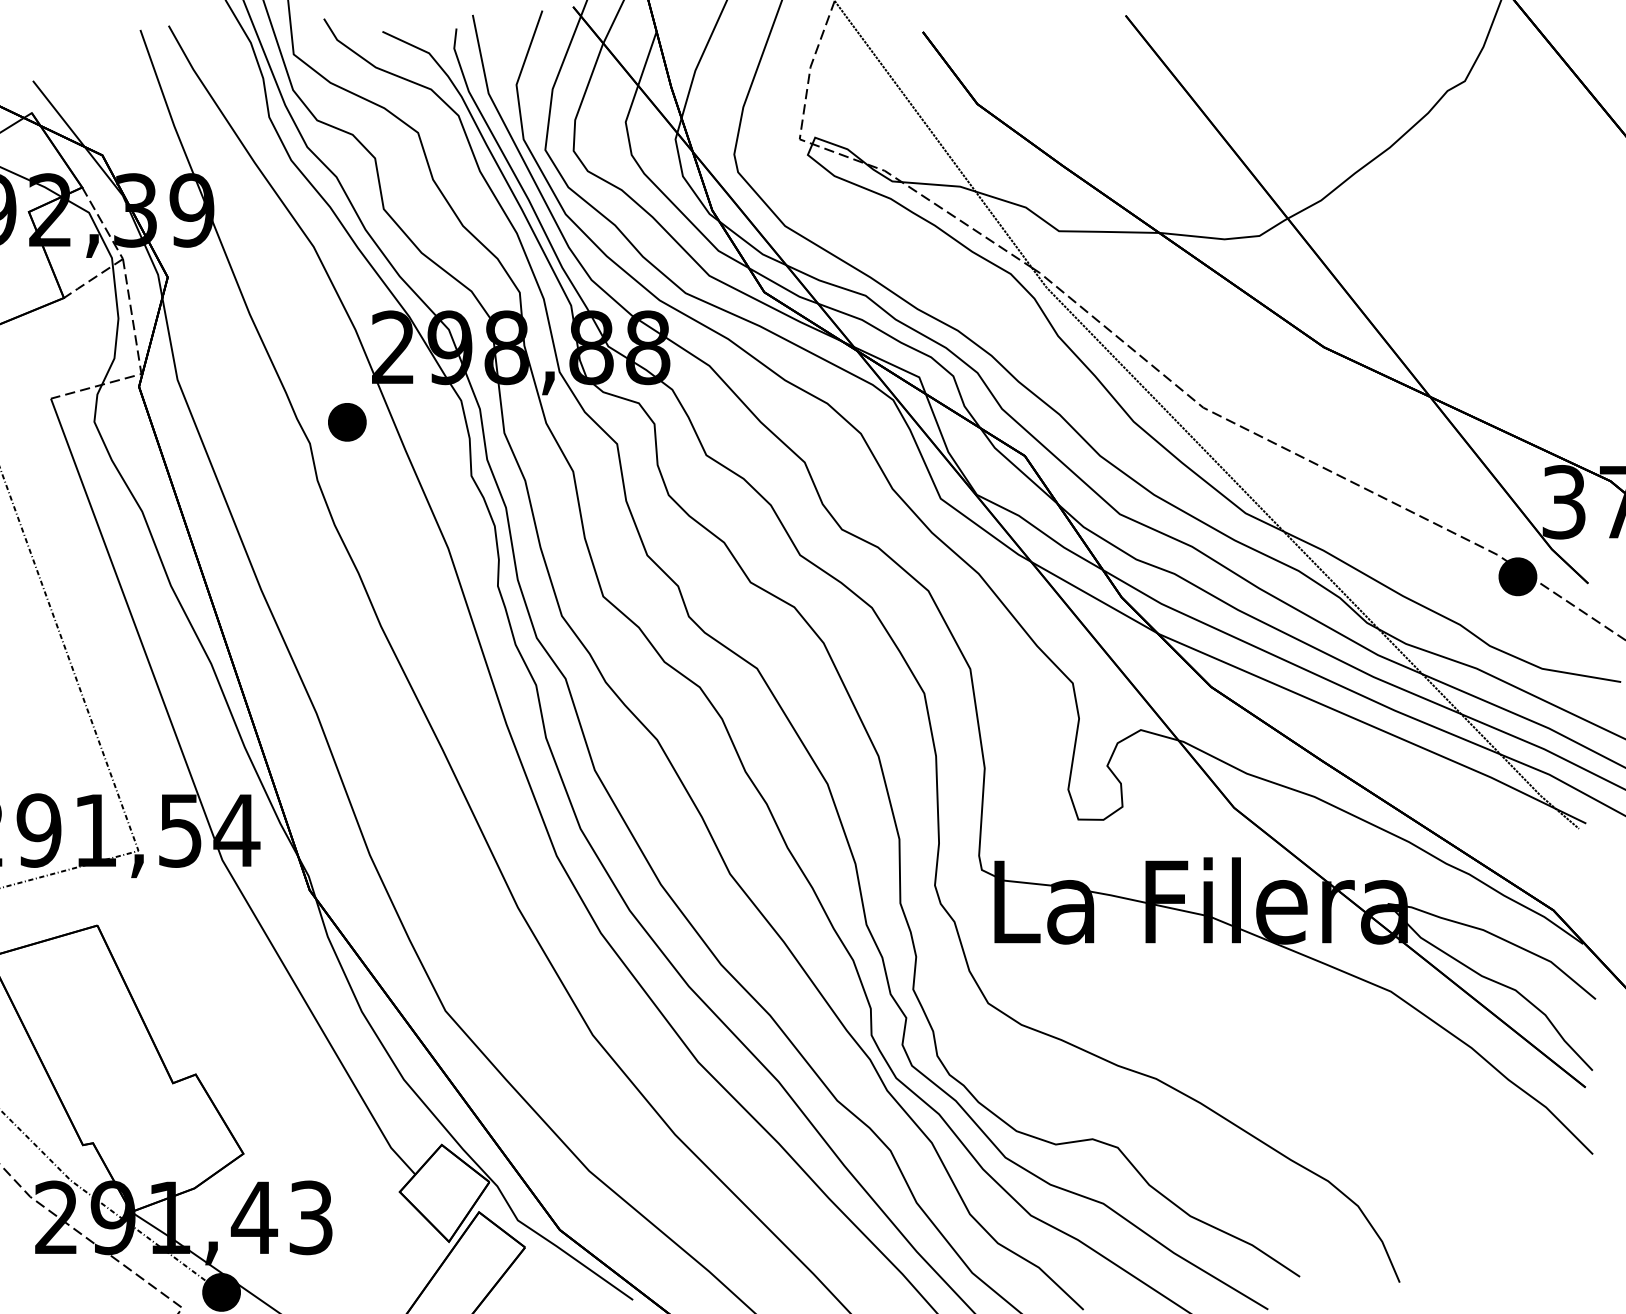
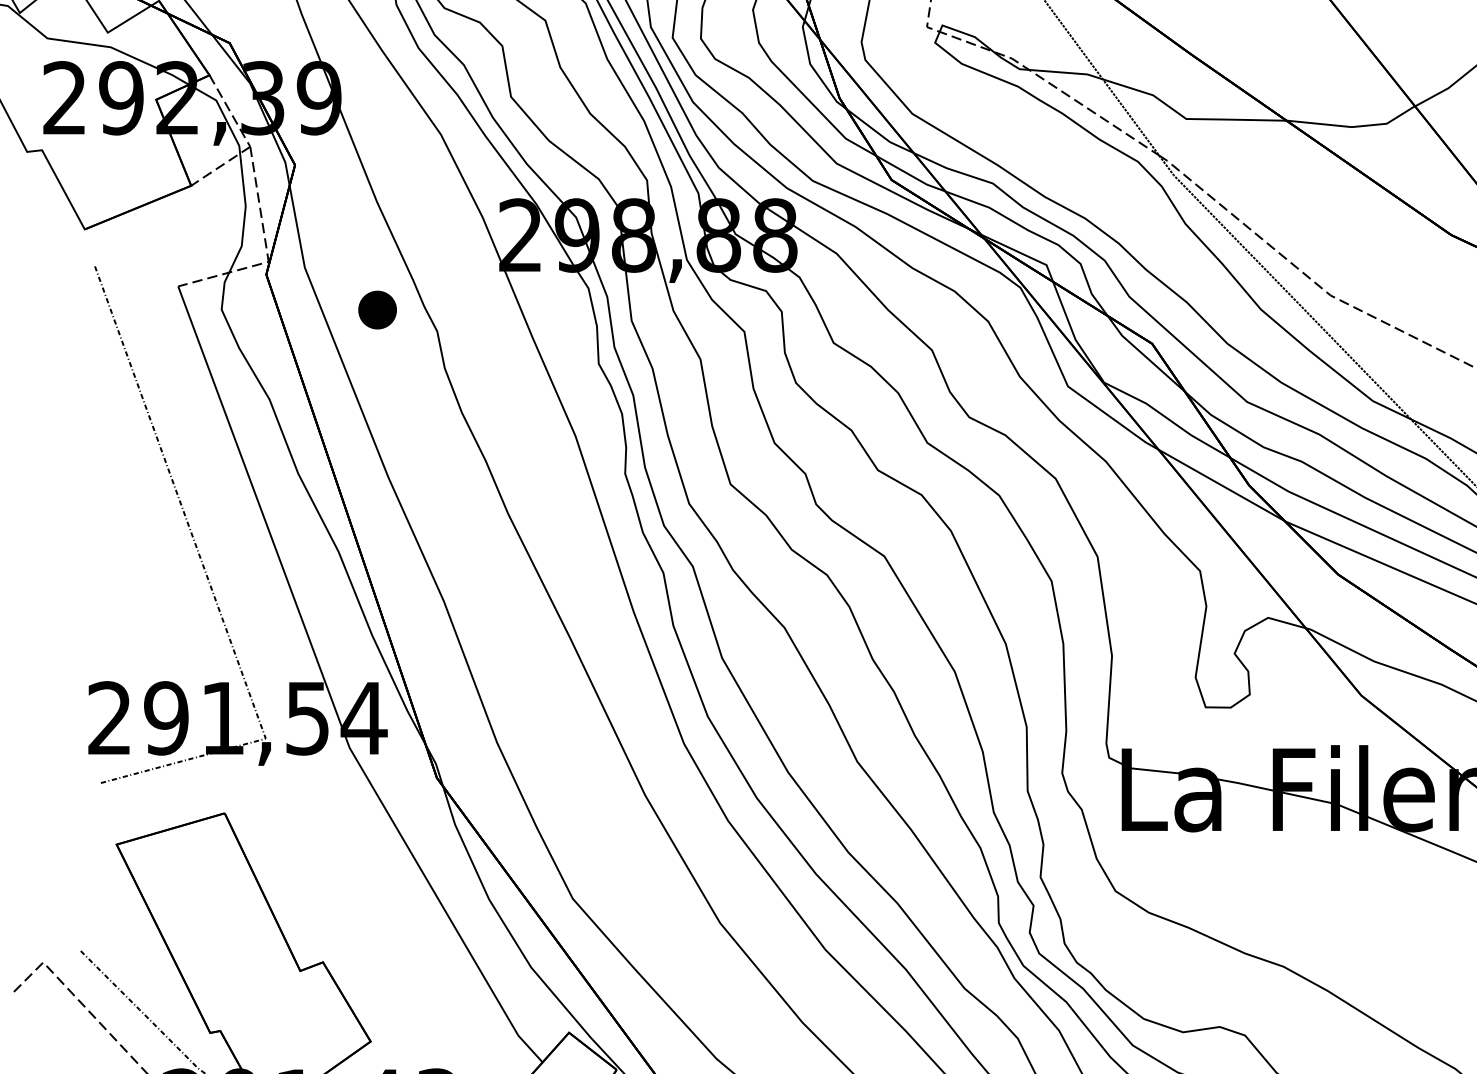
part: (347, 422) -> (377, 310), moved

